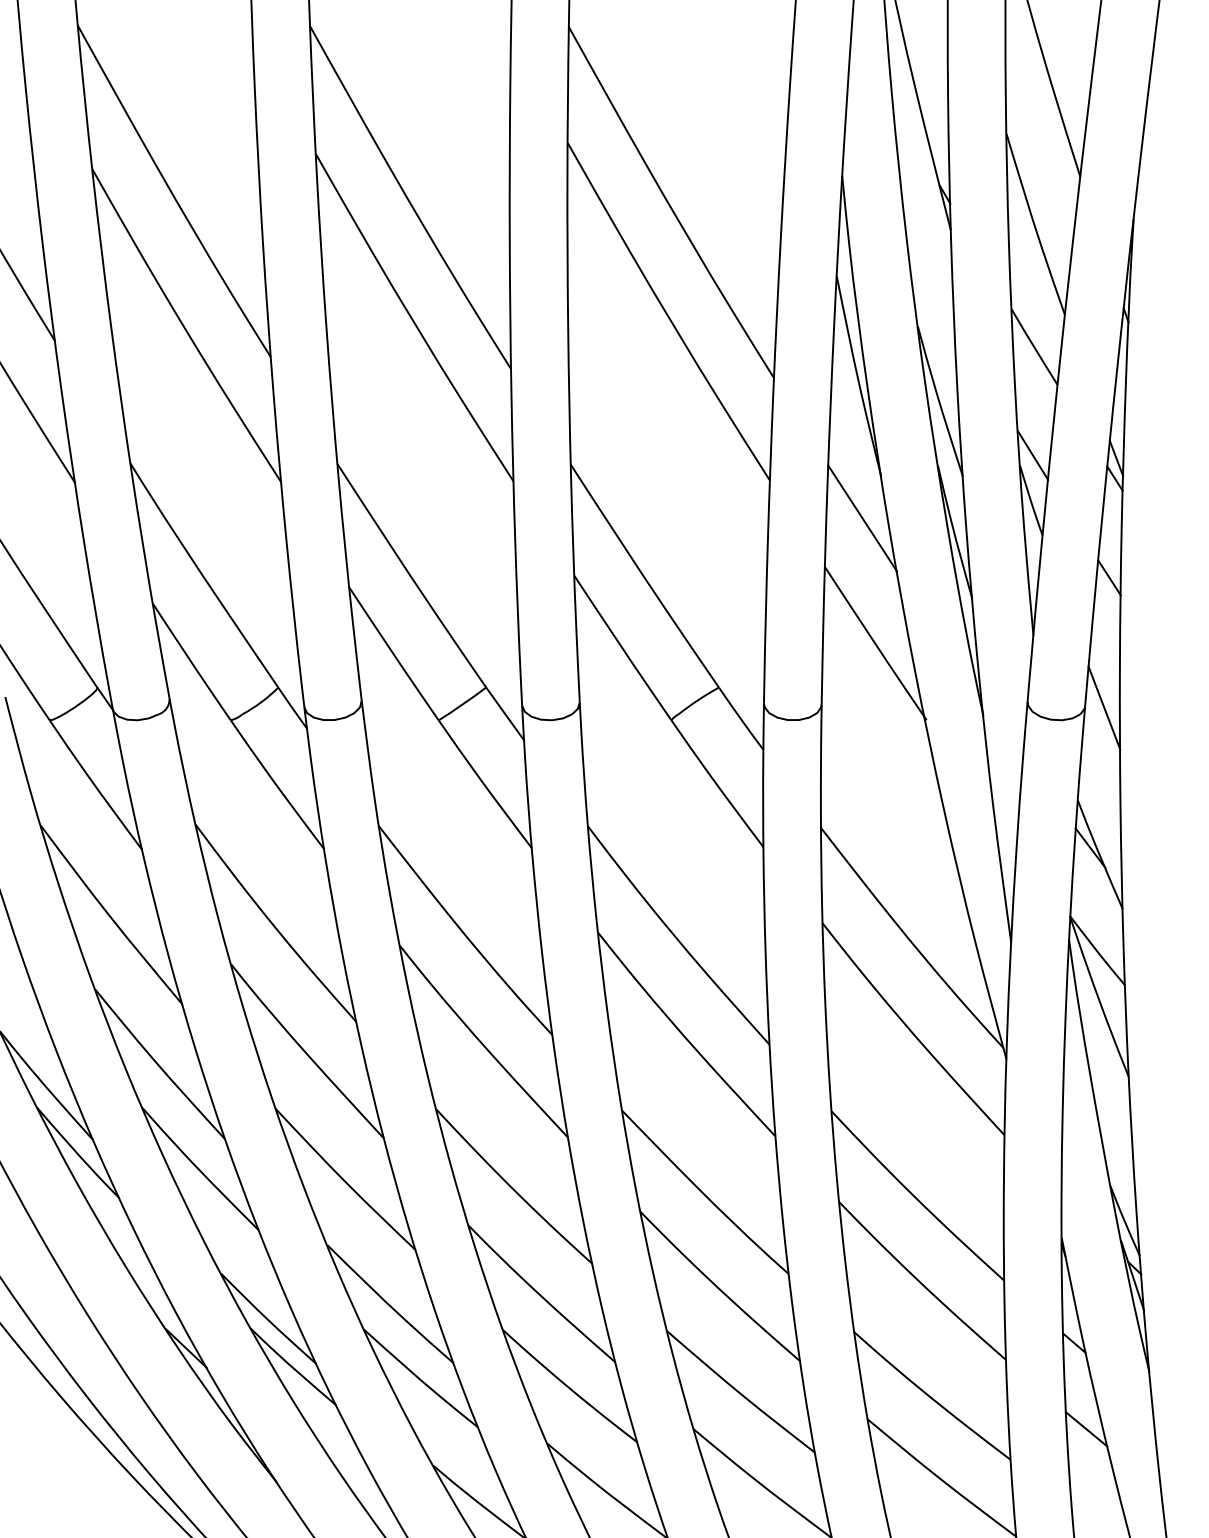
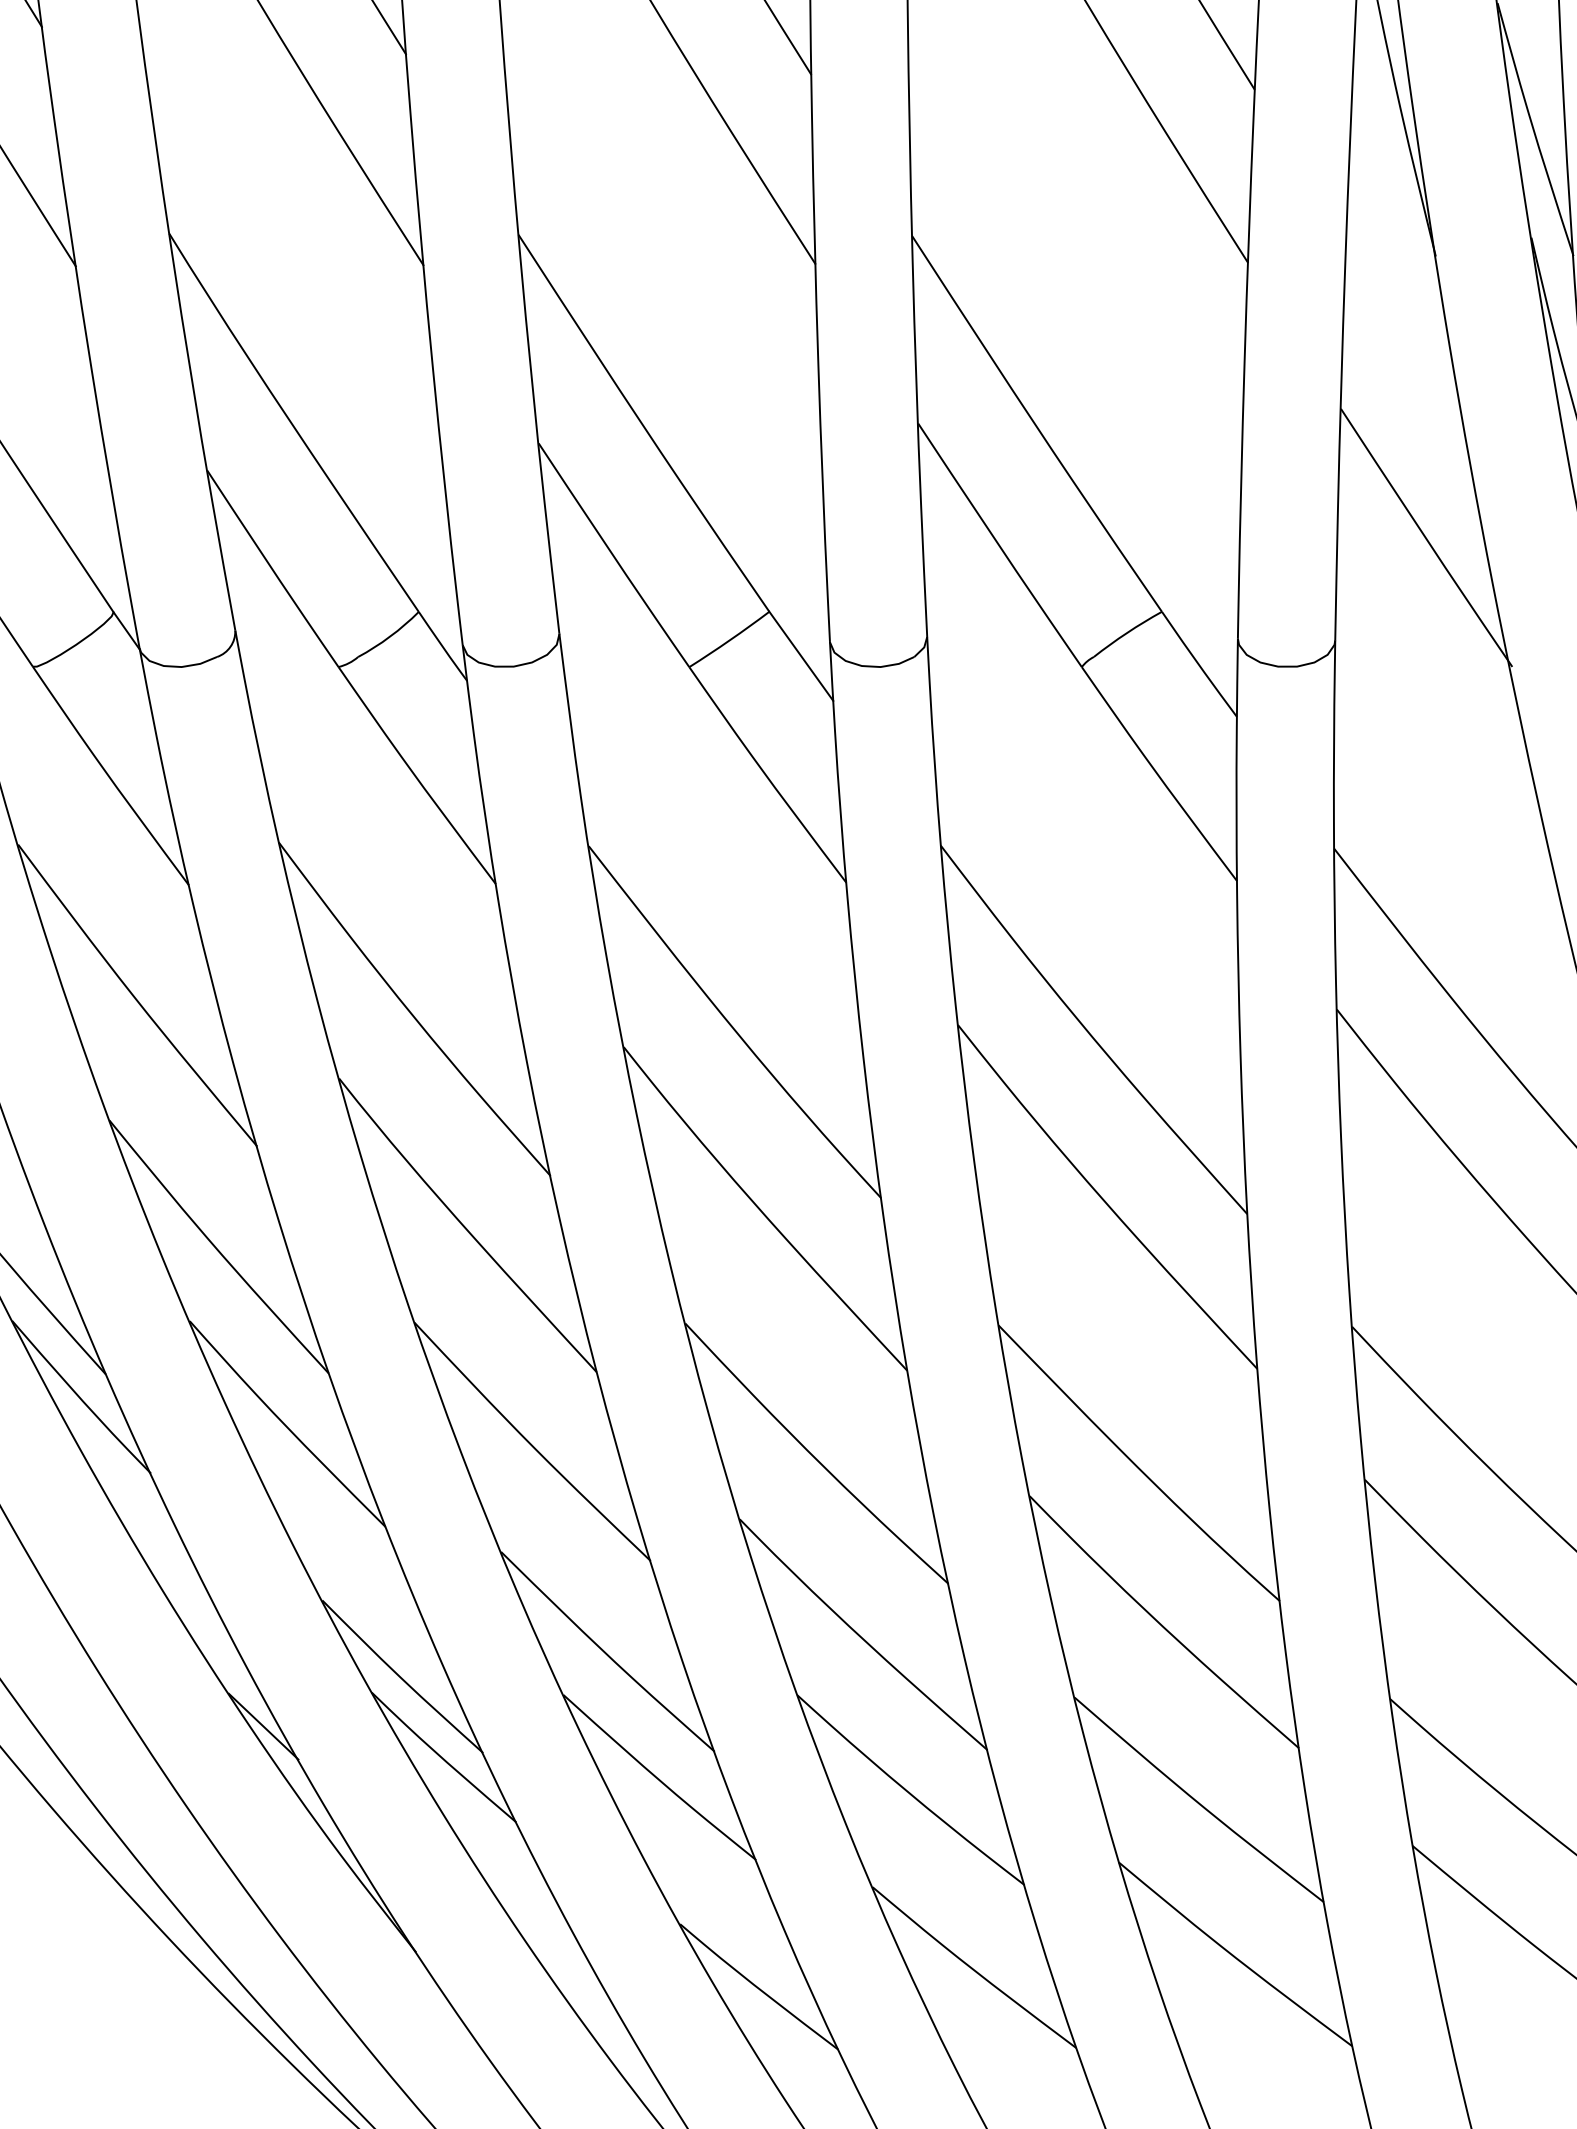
line: (862, 518) -> (1404, 326), removed

